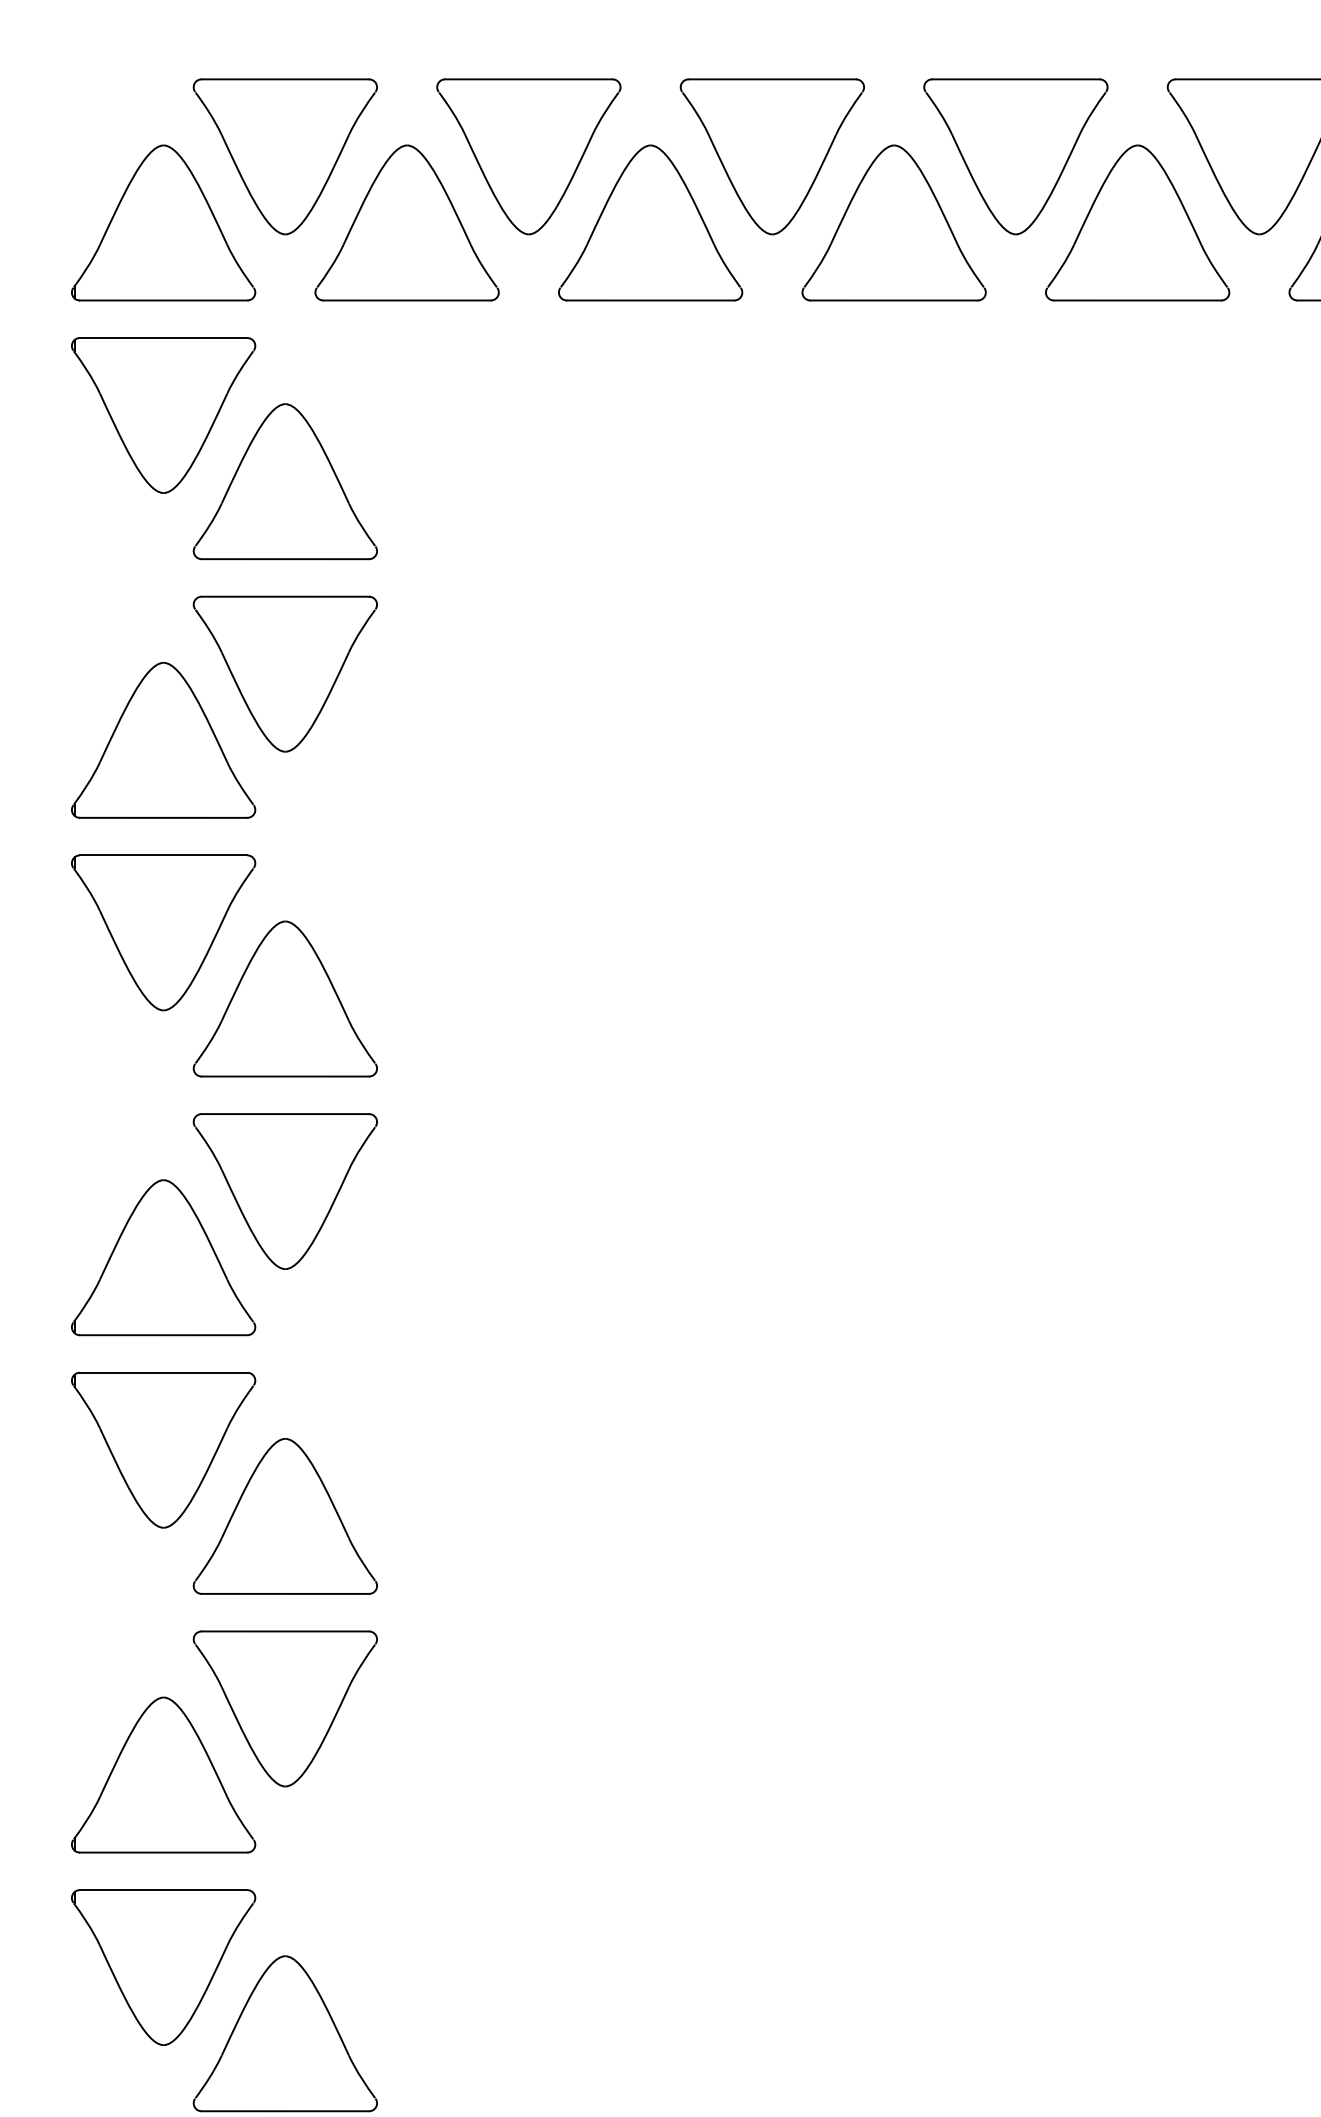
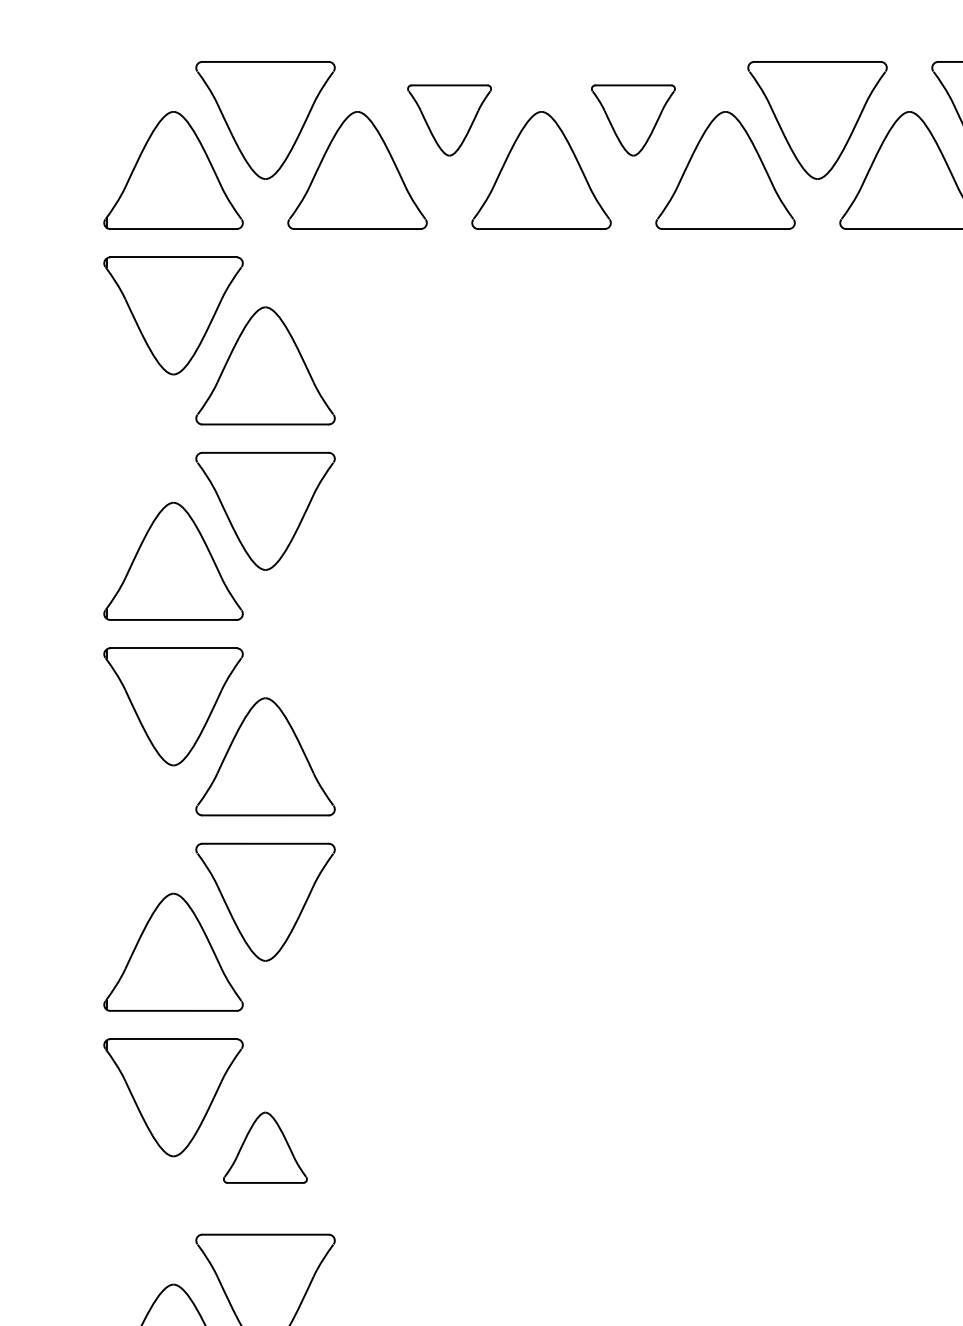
part: (528, 156) -> (449, 120), size x0.6
part: (771, 156) -> (632, 120), size x0.6
part: (284, 1516) -> (264, 1147), size x0.6

